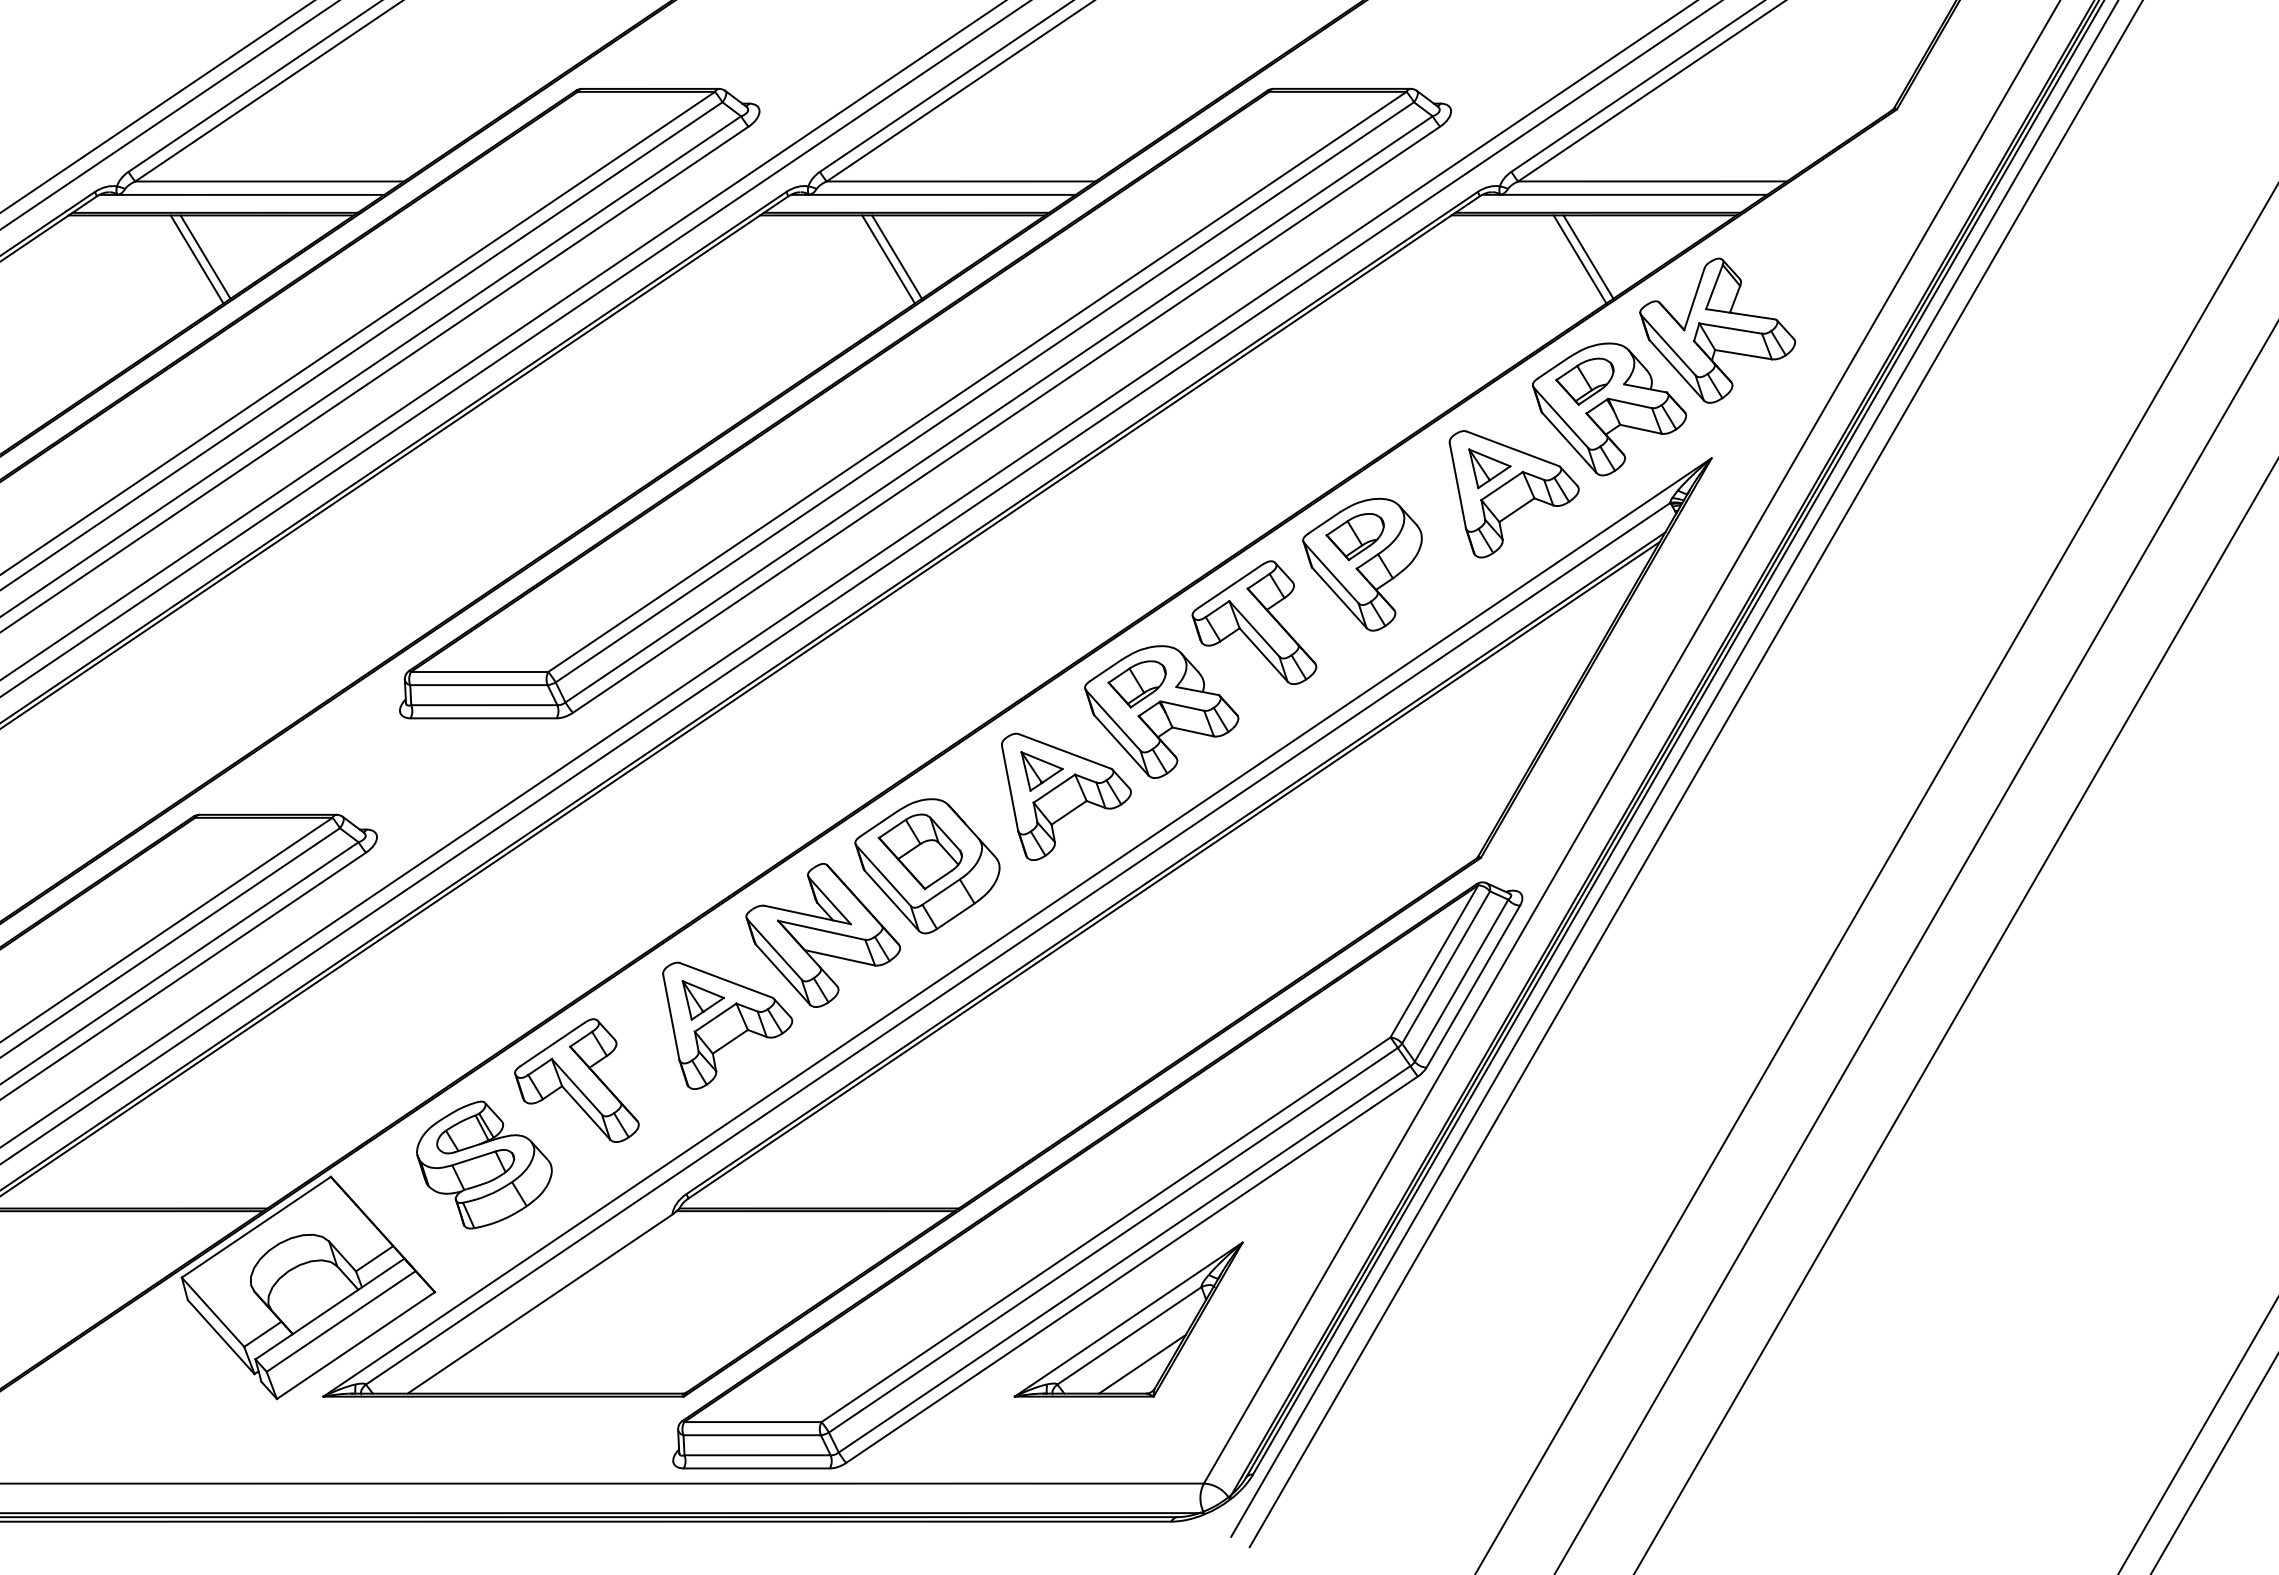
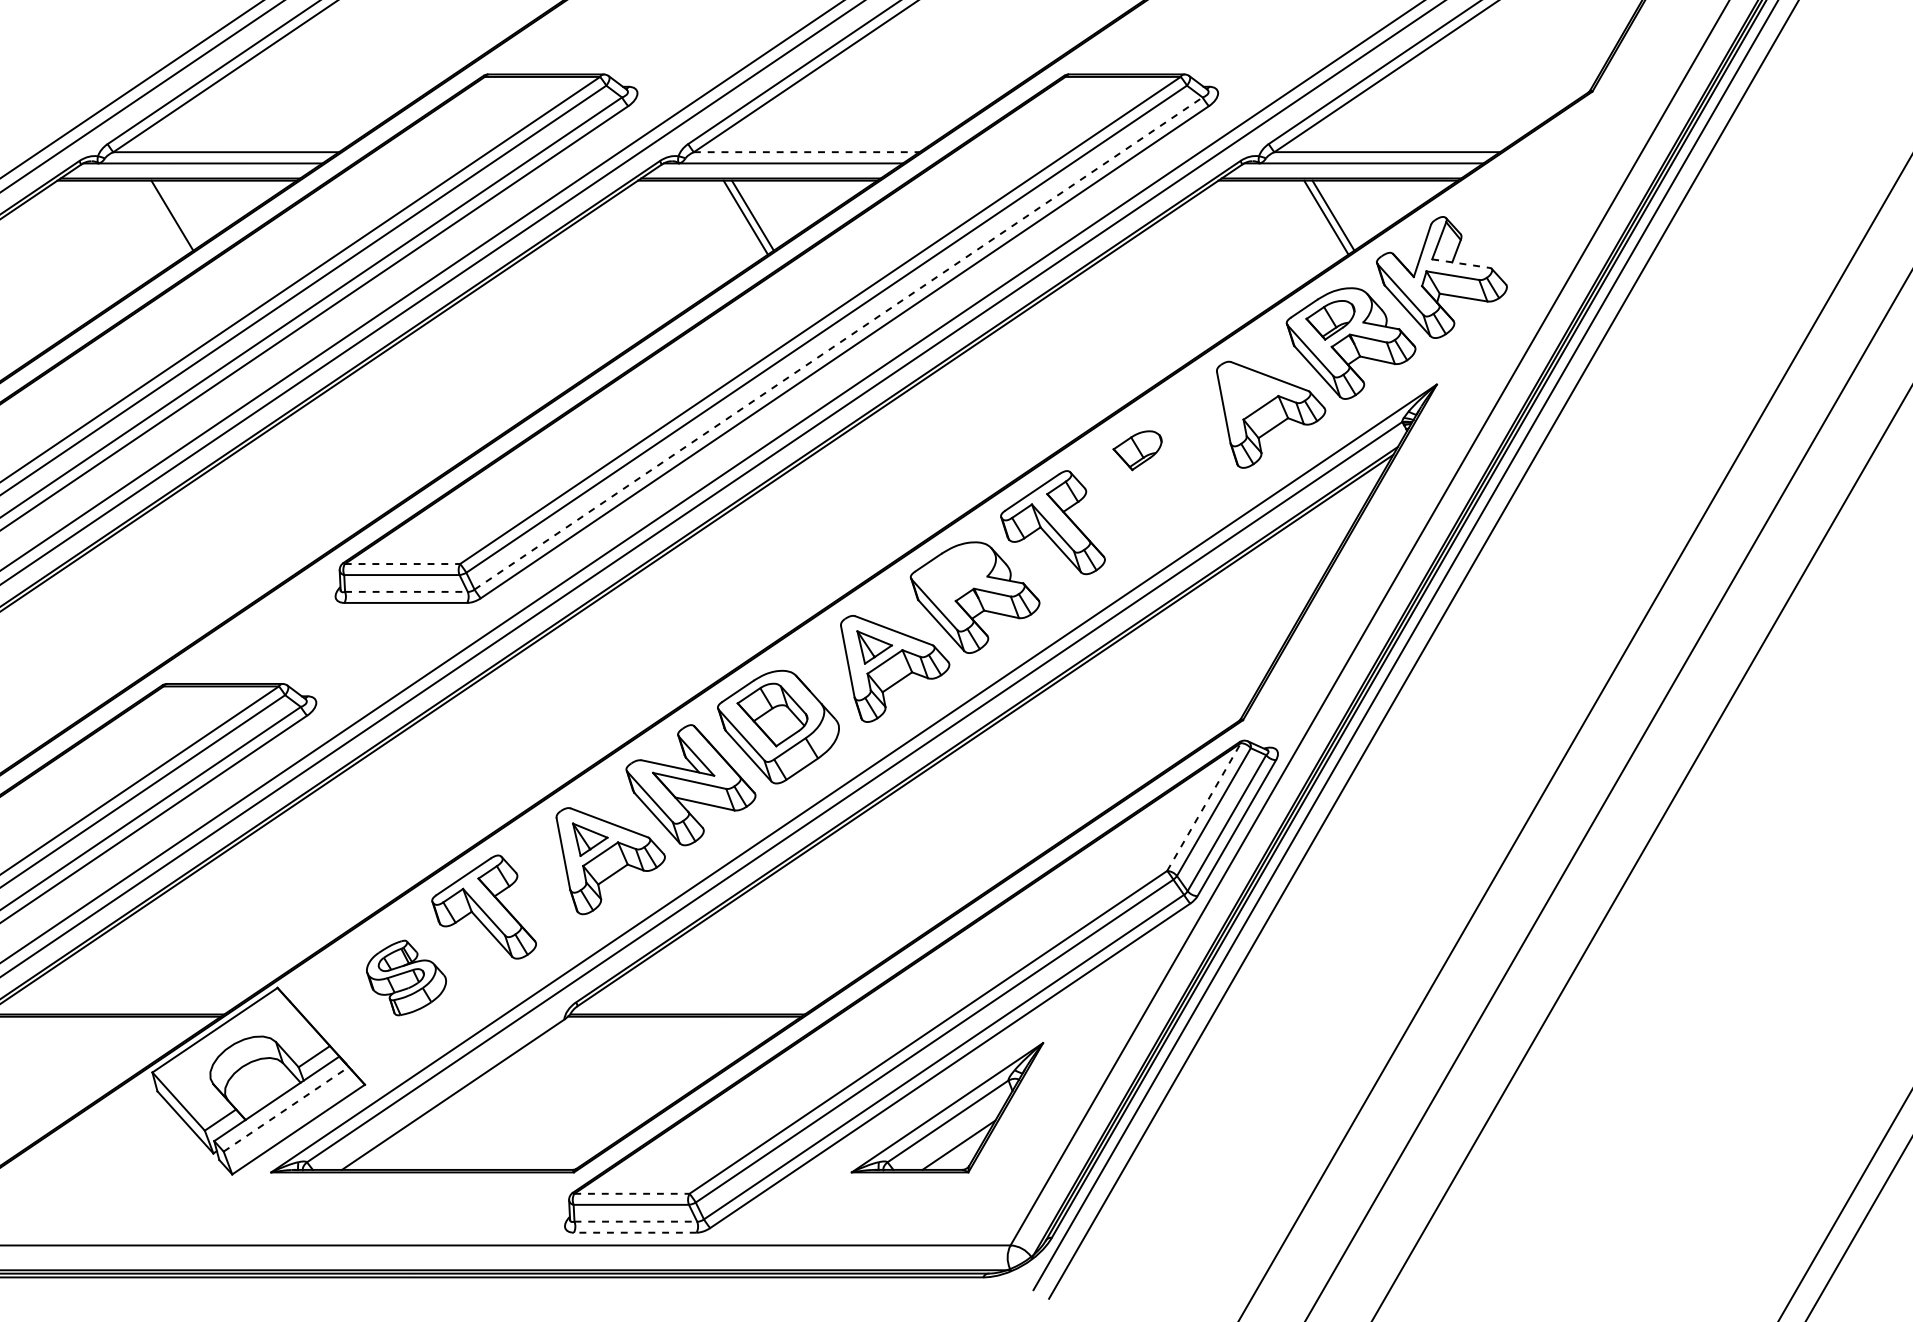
line: (961, 181) -> (807, 152), solid -> dashed
line: (196, 259) -> (164, 217), removed
line: (1740, 314) -> (1461, 263), solid -> dashed
line: (999, 409) -> (838, 343), solid -> dashed
part: (1489, 468) -> (1250, 393), removed
part: (1362, 564) -> (1143, 473), removed
line: (479, 671) -> (402, 563), solid -> dashed
part: (1136, 684) -> (953, 574), removed
line: (484, 705) -> (406, 592), solid -> dashed
line: (1434, 961) -> (1204, 807), solid -> dashed
part: (484, 1164) -> (406, 977), size x0.7
line: (341, 1321) -> (286, 1109), solid -> dashed
line: (752, 1422) -> (631, 1194), solid -> dashed
line: (758, 1455) -> (636, 1221), solid -> dashed
line: (756, 1468) -> (634, 1232), solid -> dashed

